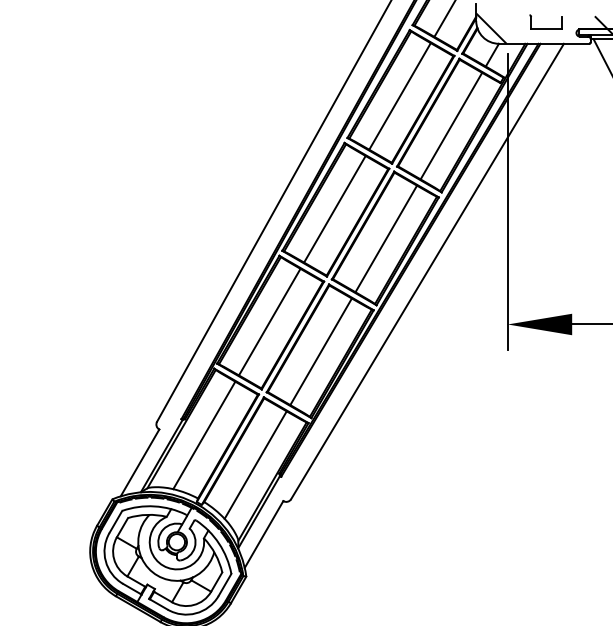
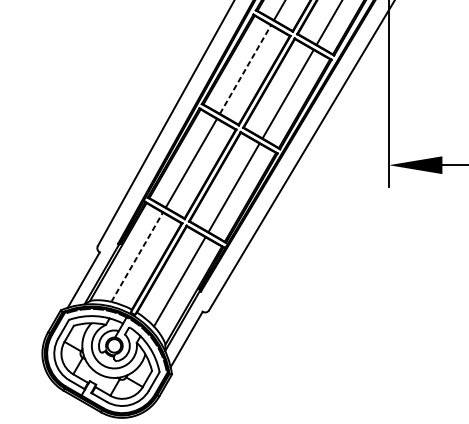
line: (334, 209) -> (245, 69), solid -> dashed
line: (204, 435) -> (137, 257), solid -> dashed

